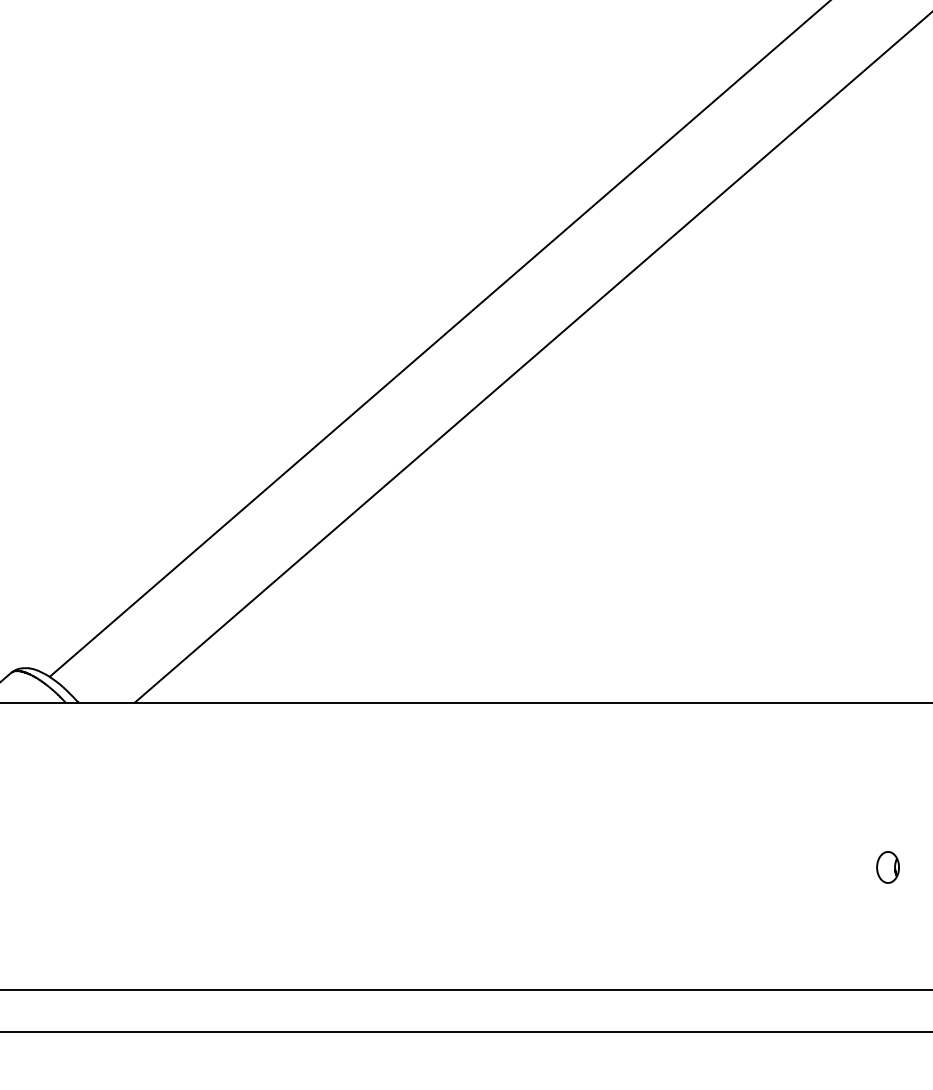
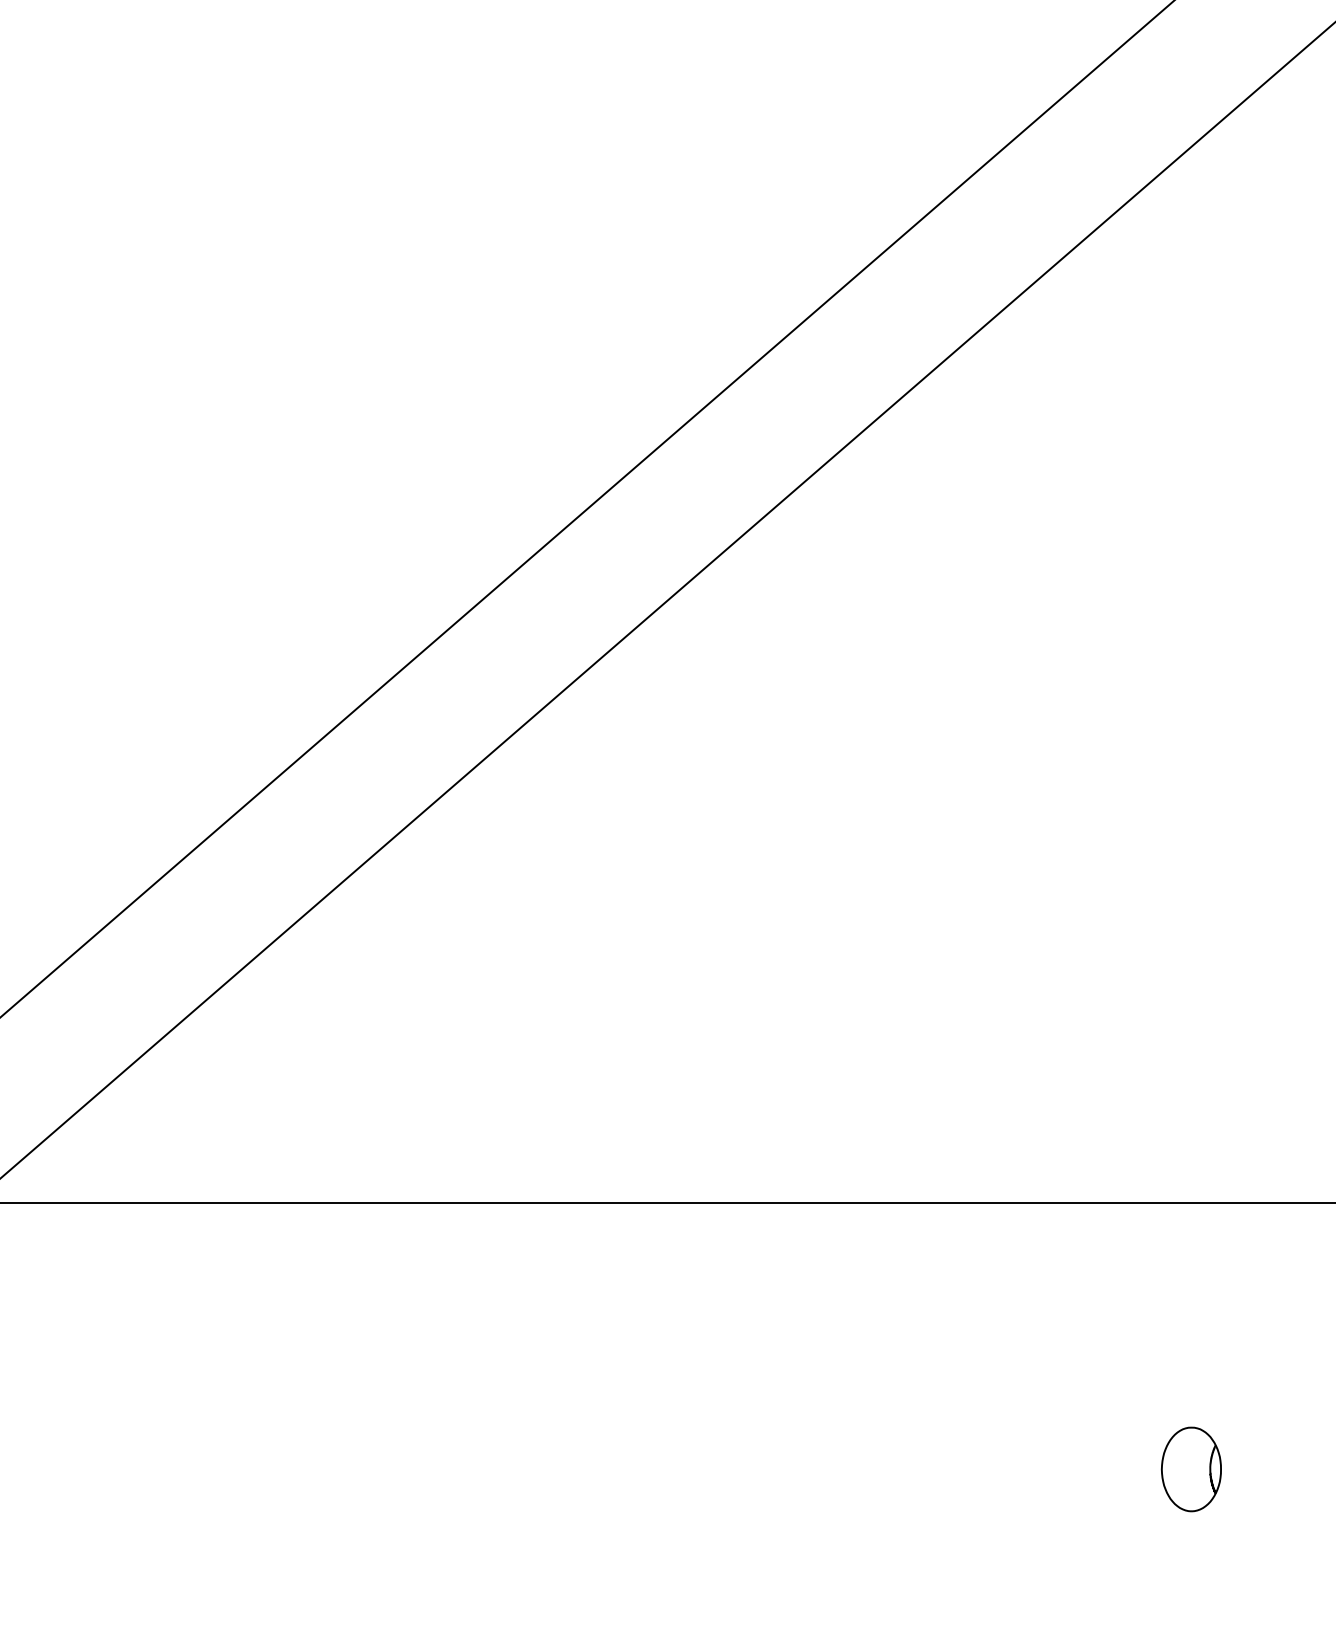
part: (887, 867) -> (1190, 1469), size x1.67

